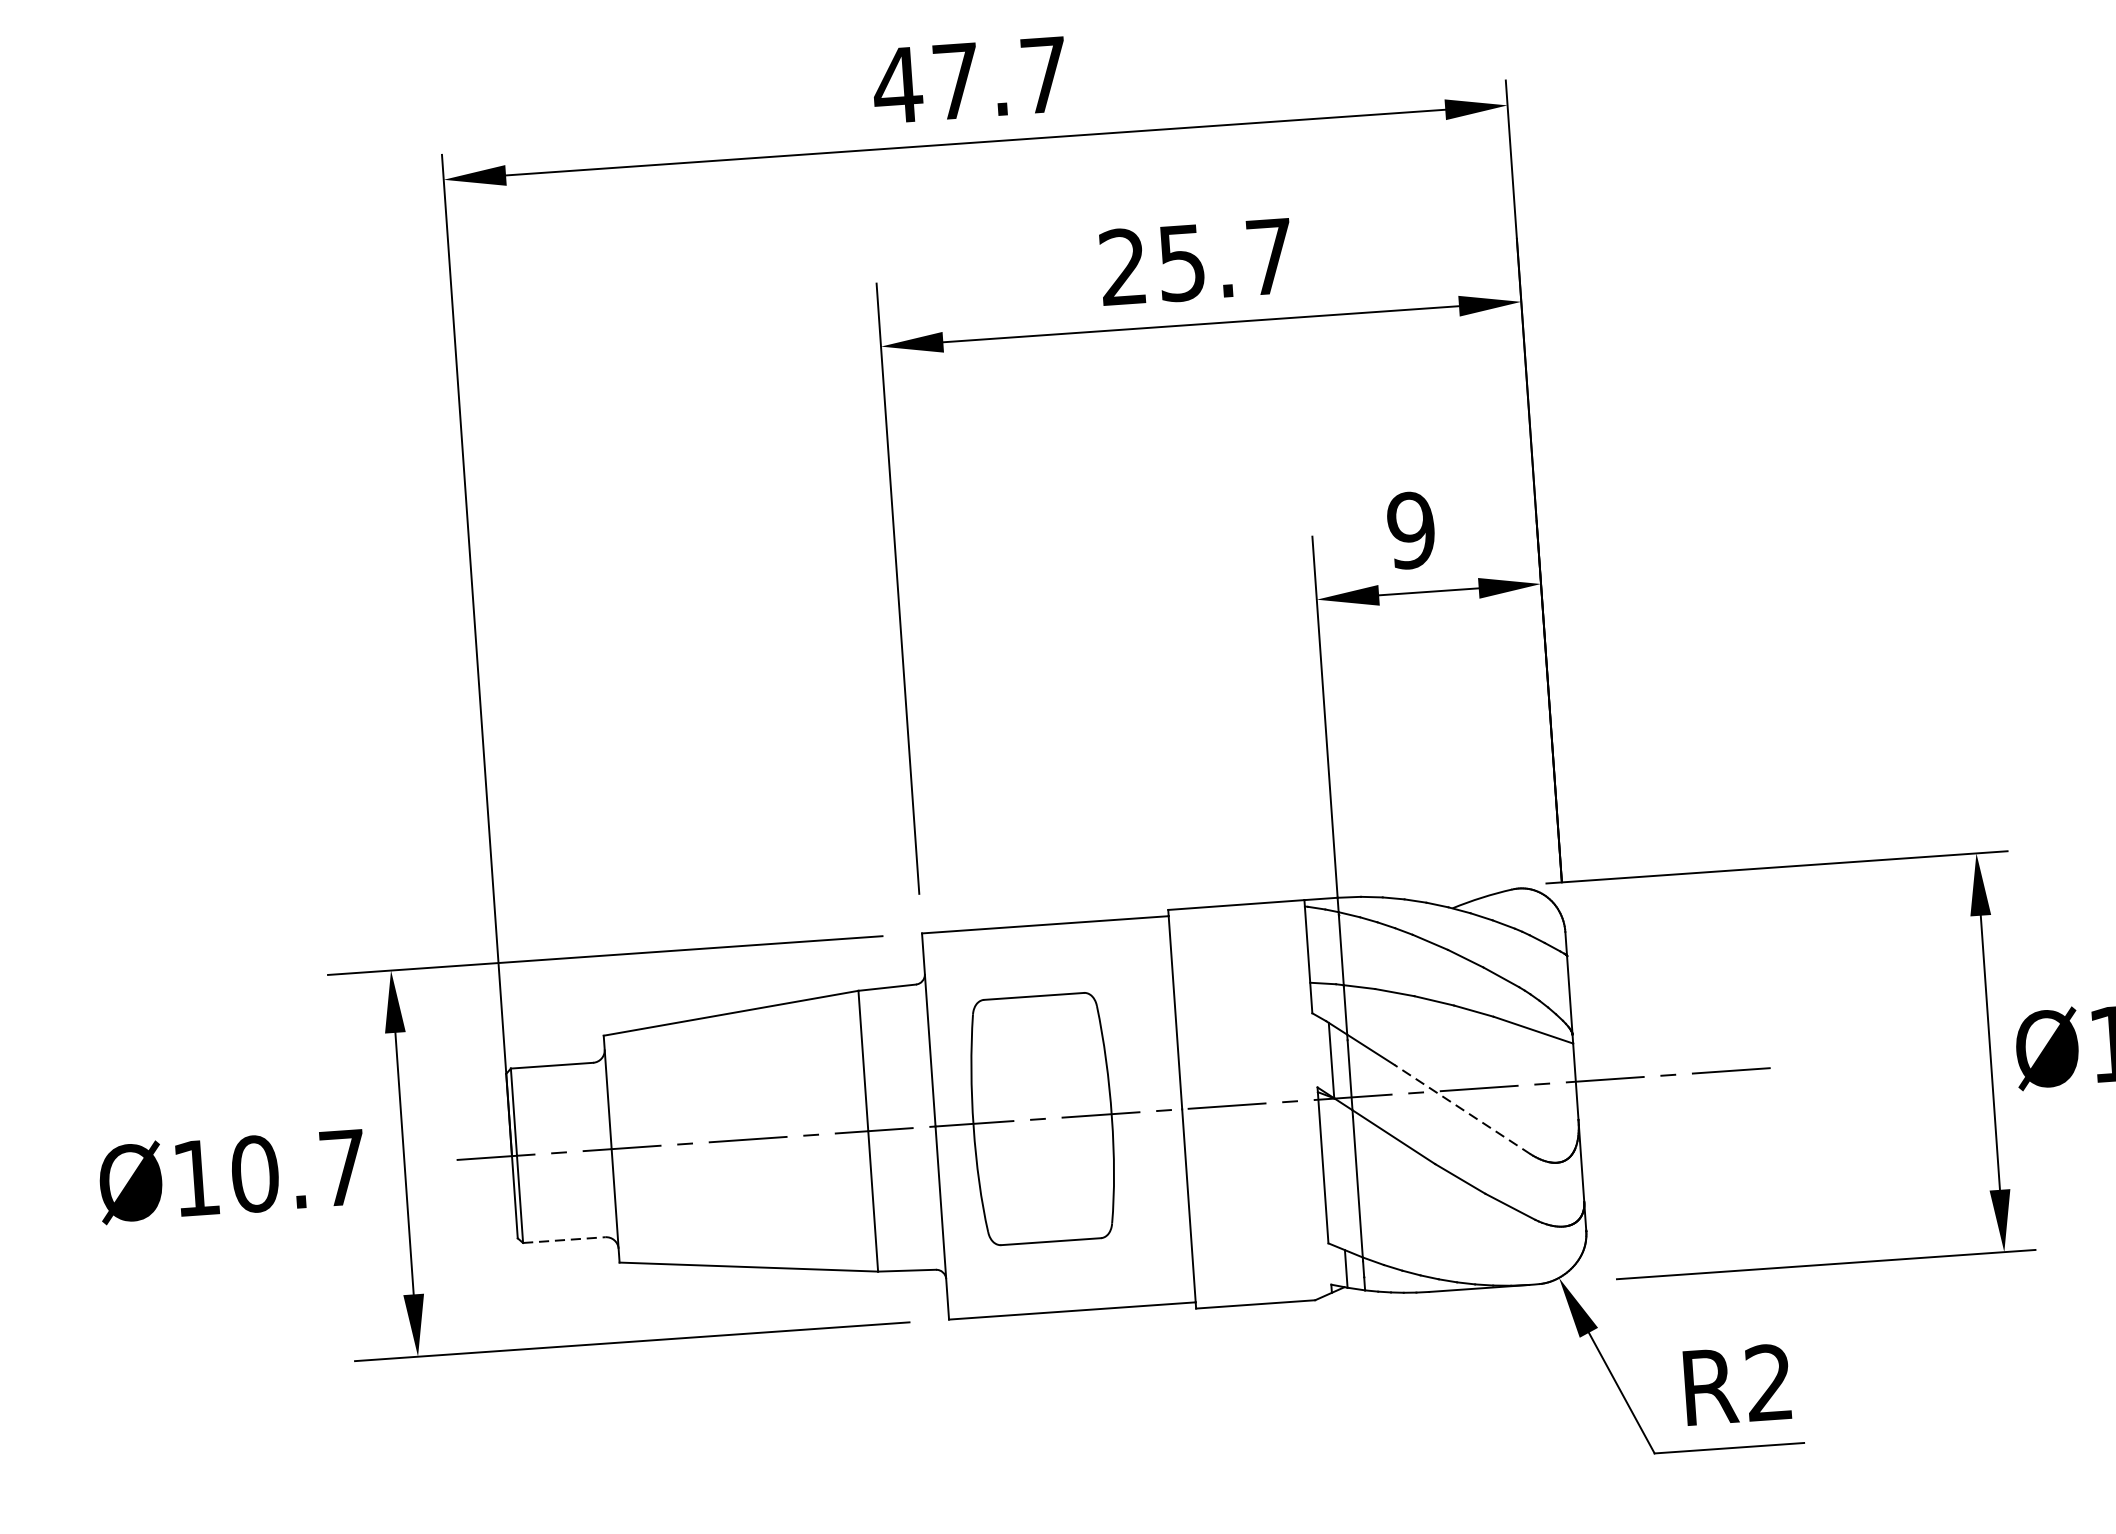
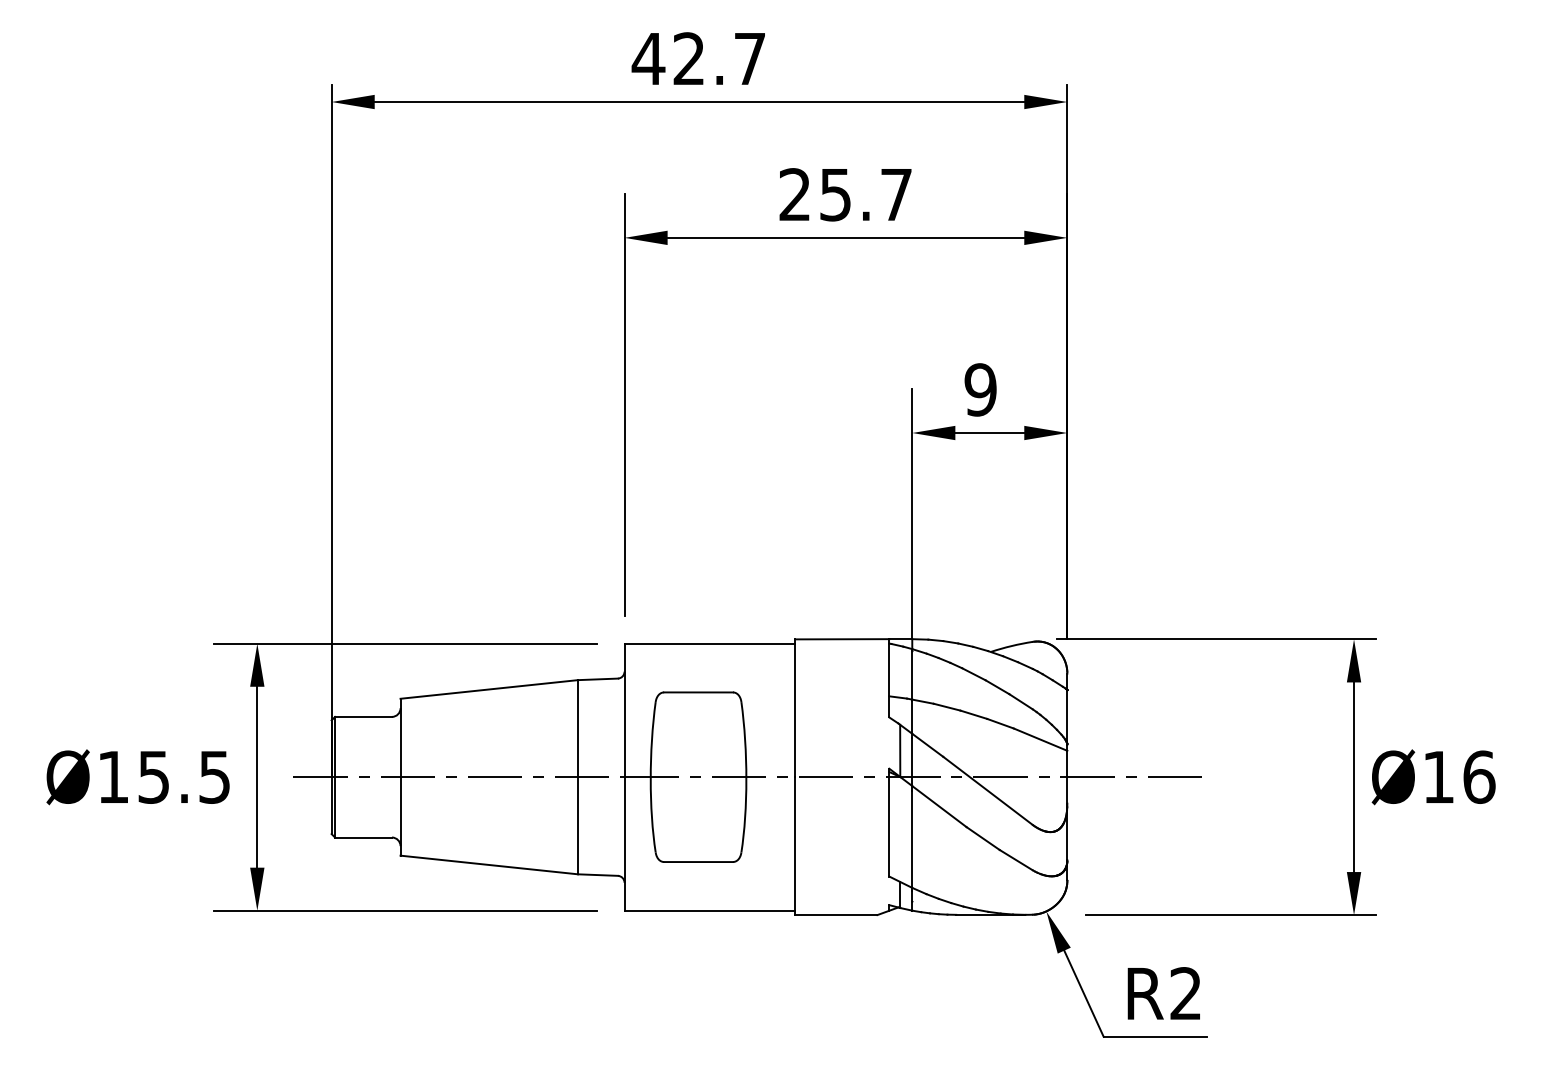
text: (955, 80) -> (688, 58), 47.7 -> 42.7
line: (1461, 1109) -> (987, 790), dashed -> solid
text: (297, 1170) -> (183, 776), Ø10.7 -> Ø15.5
line: (565, 1239) -> (364, 837), dashed -> solid

